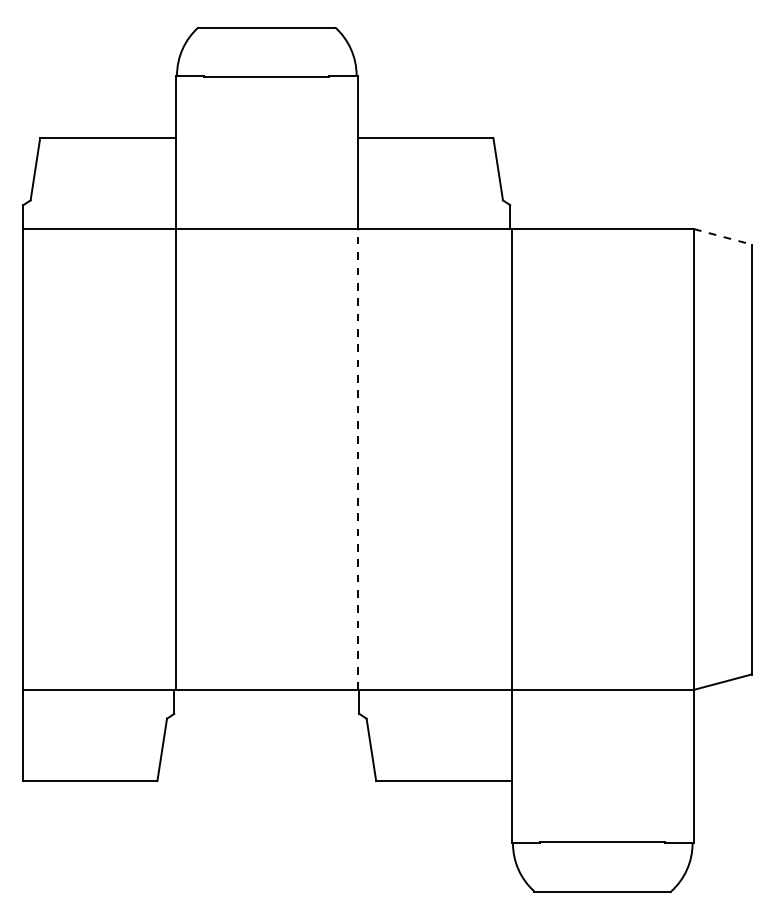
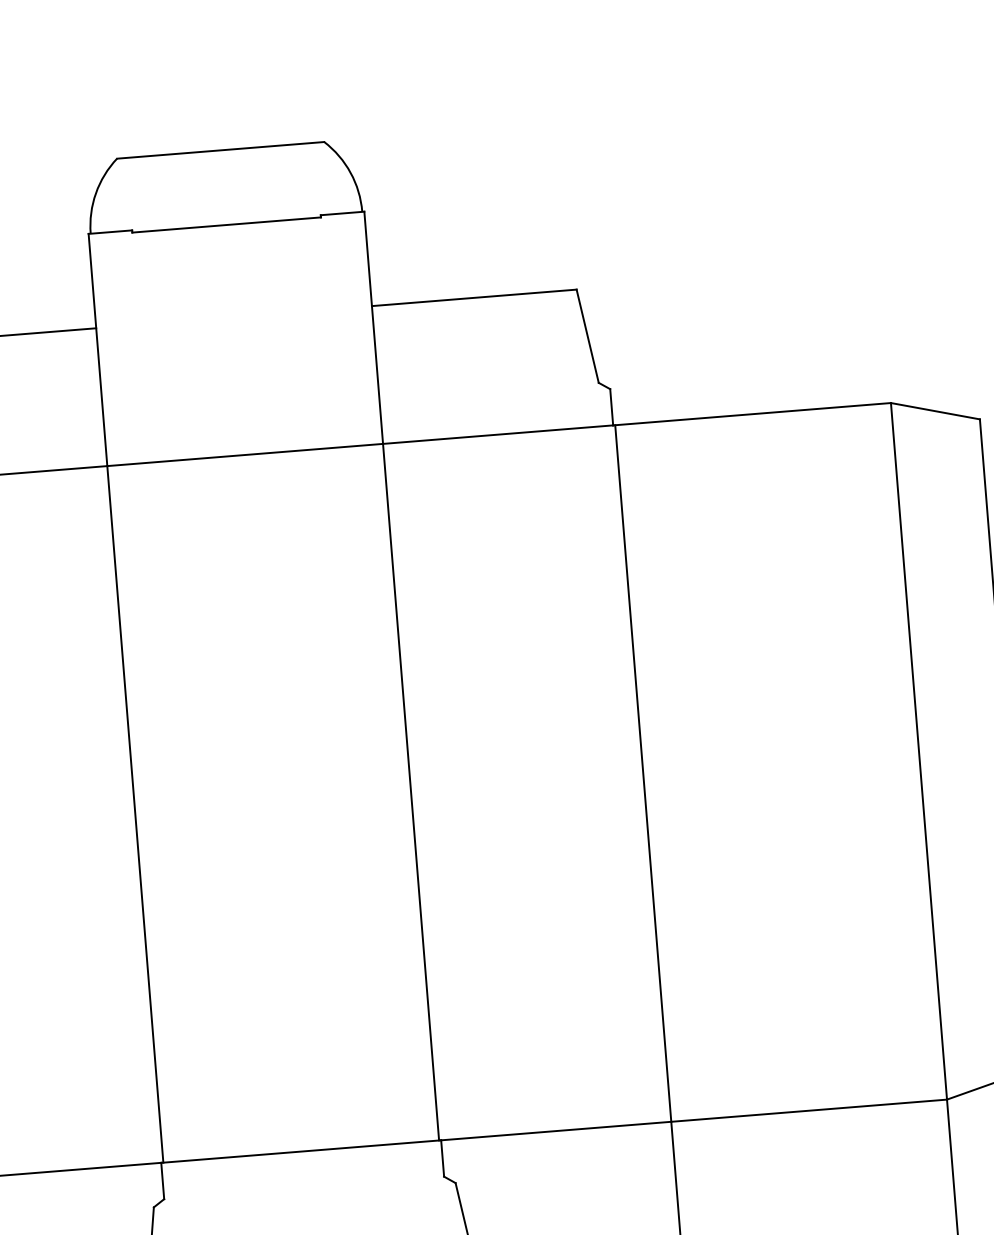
line: (722, 236) -> (934, 410), dashed -> solid
line: (358, 458) -> (411, 790), dashed -> solid

